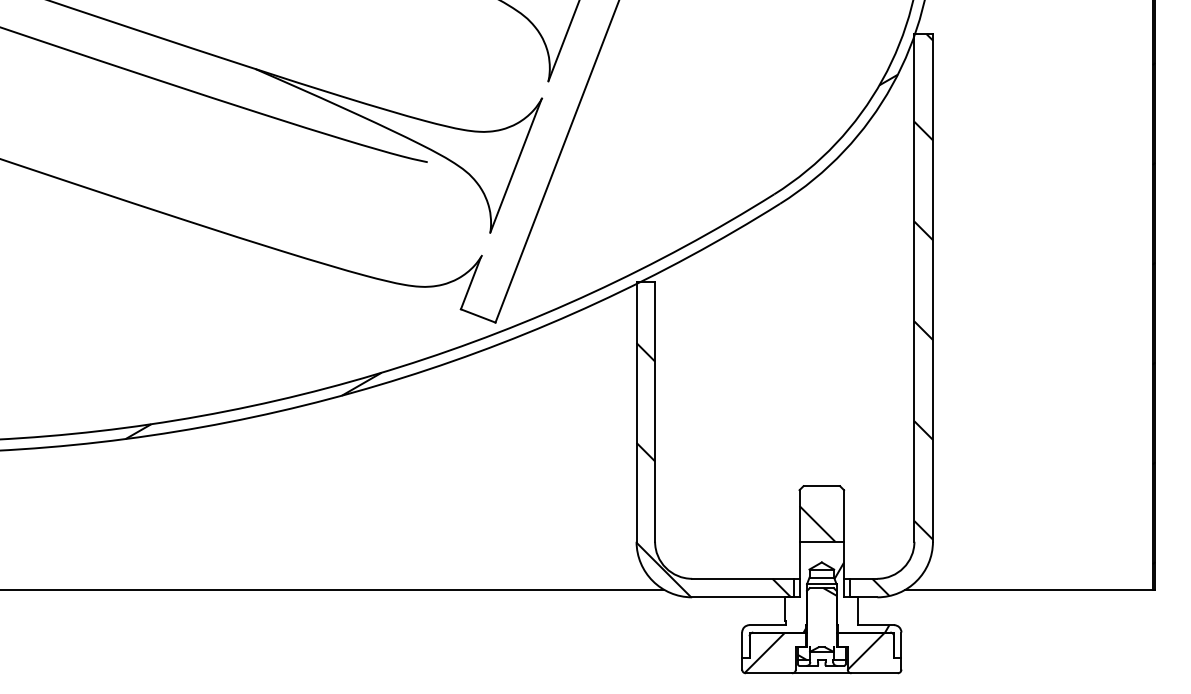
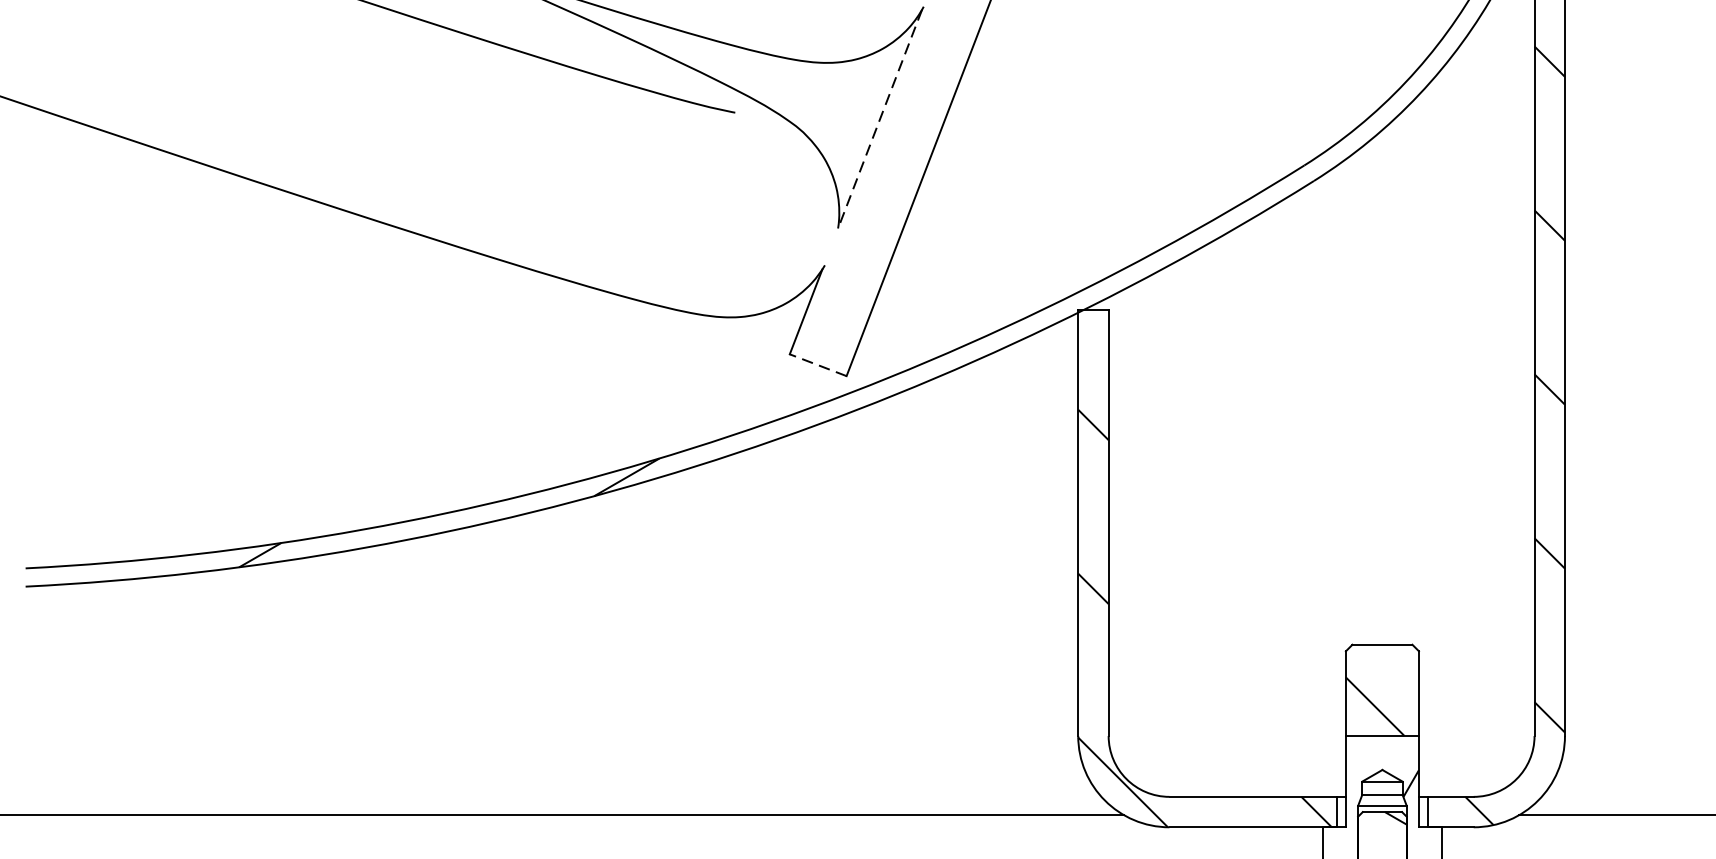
line: (515, 166) -> (879, 119), solid -> dashed
line: (478, 315) -> (818, 364), solid -> dashed

